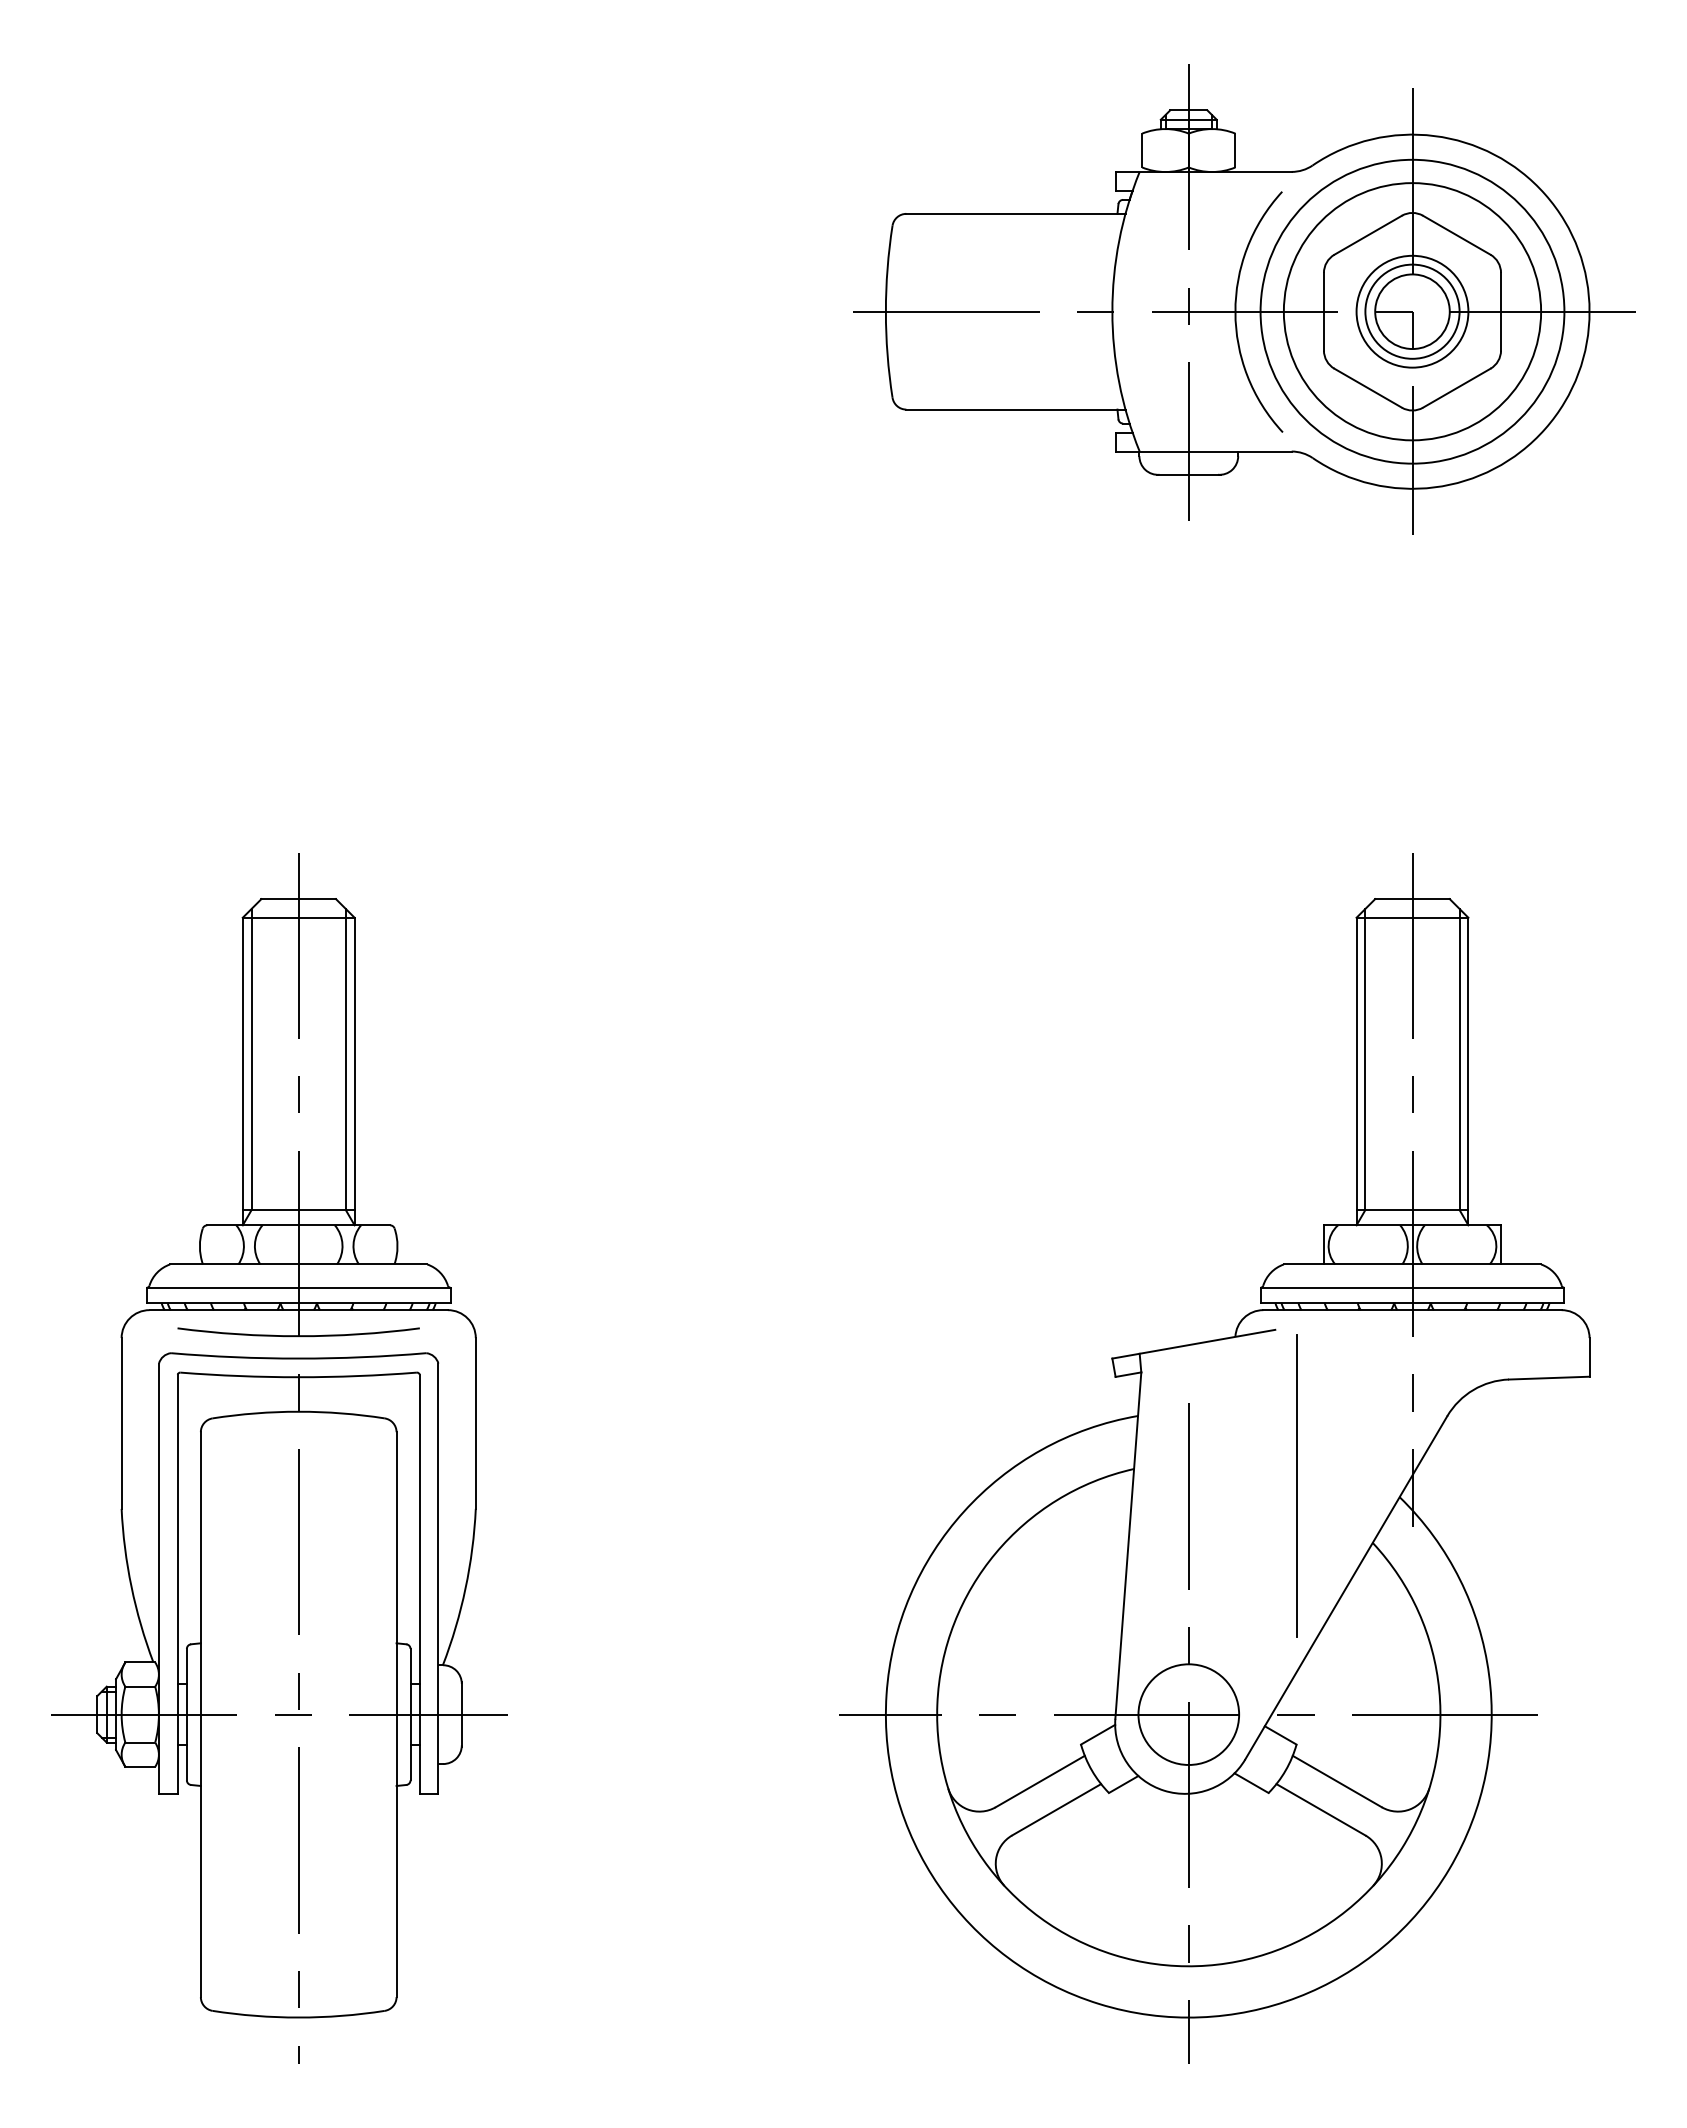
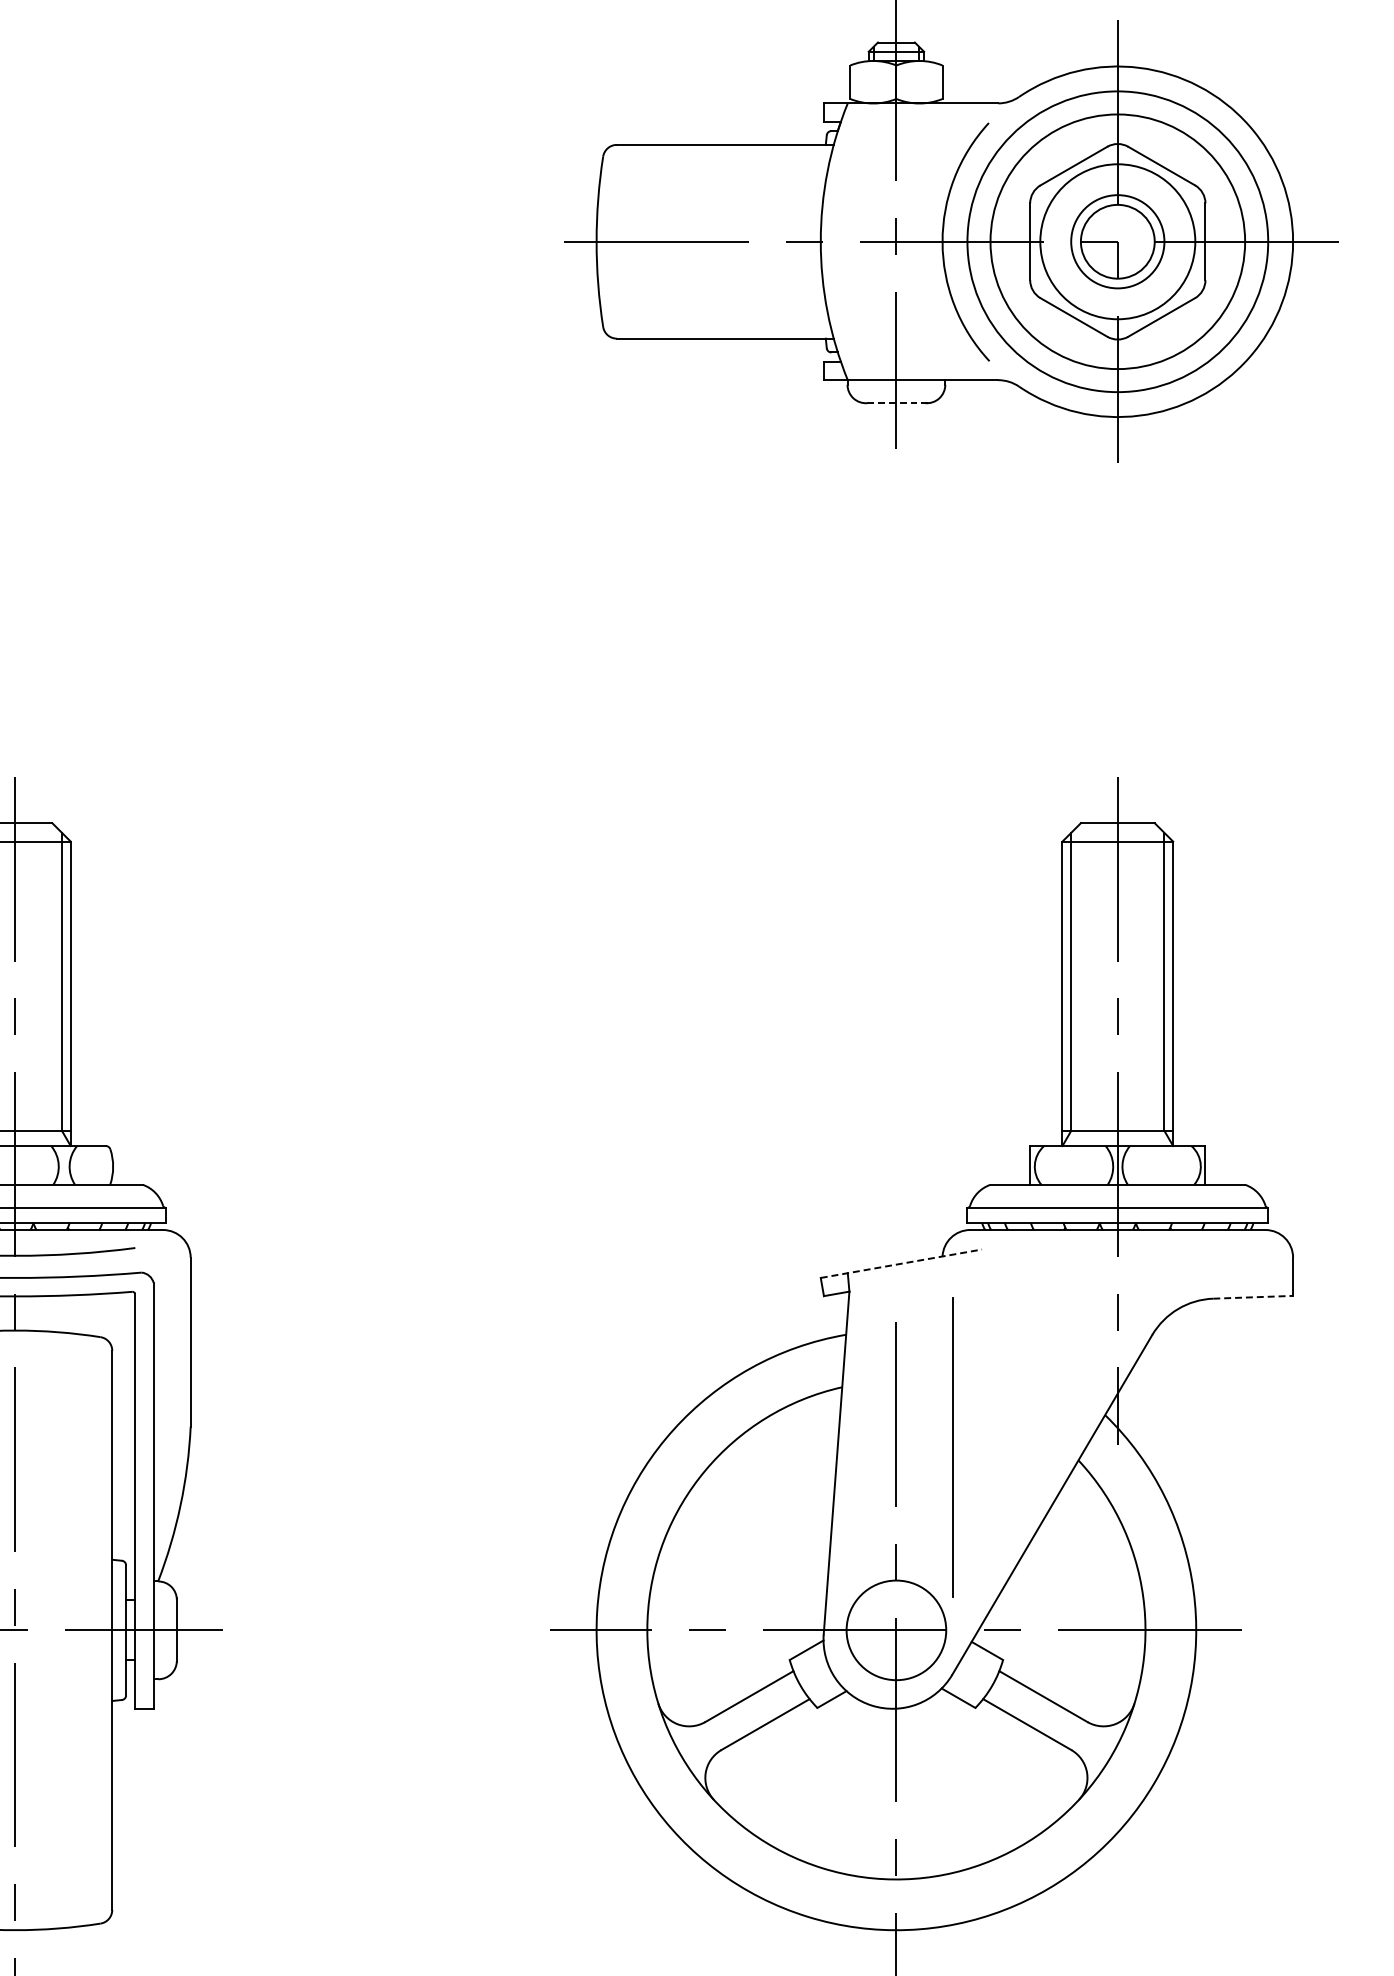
circle: (1412, 311) -> (1117, 241), size x1.4
line: (1188, 474) -> (896, 402), solid -> dashed
line: (1193, 1344) -> (901, 1264), solid -> dashed
line: (1549, 1378) -> (1253, 1297), solid -> dashed
line: (1296, 1485) -> (952, 1447), moved

